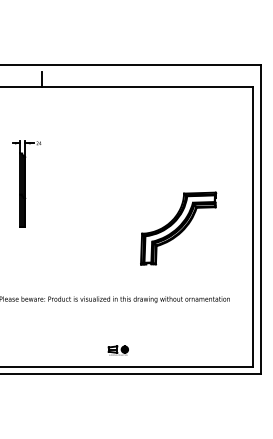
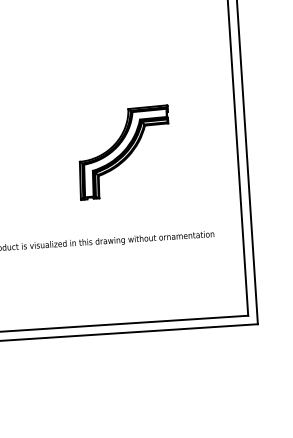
part: (178, 228) -> (124, 152), moved
part: (117, 350) -> (79, 306), removed

